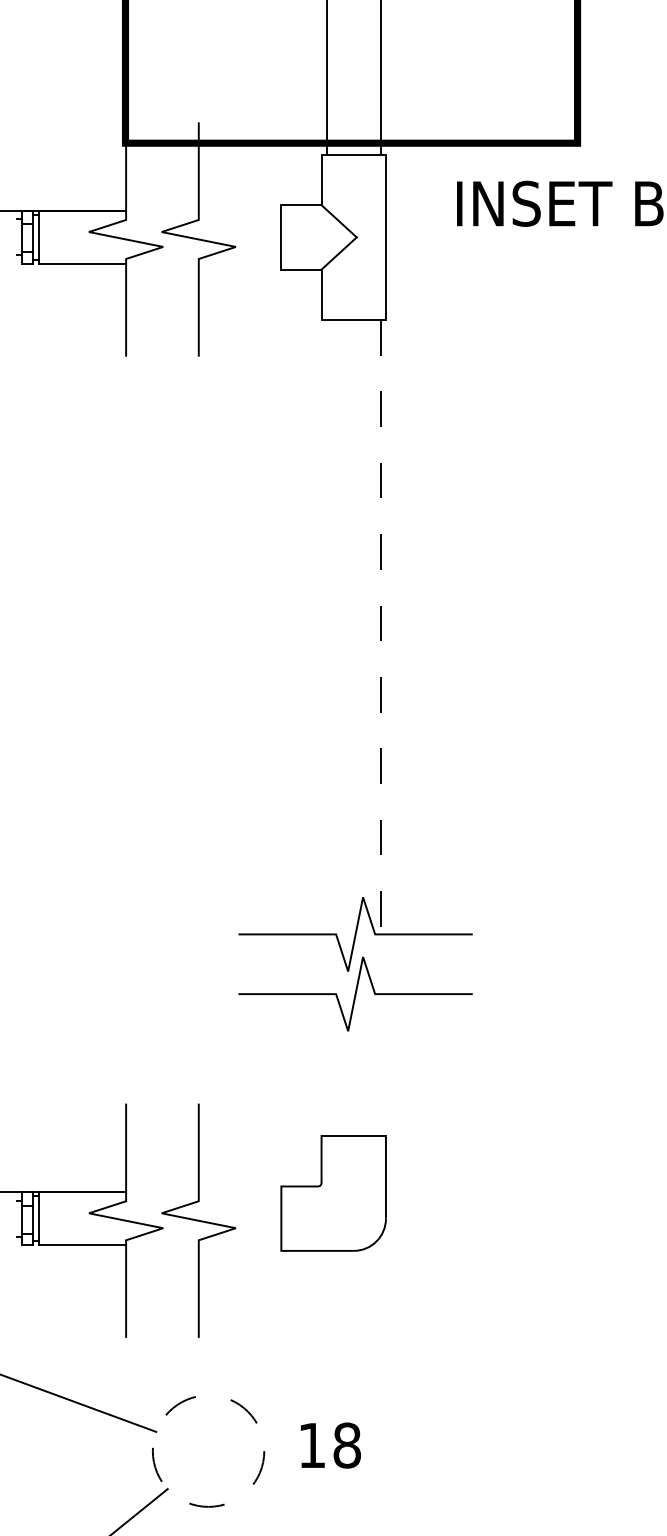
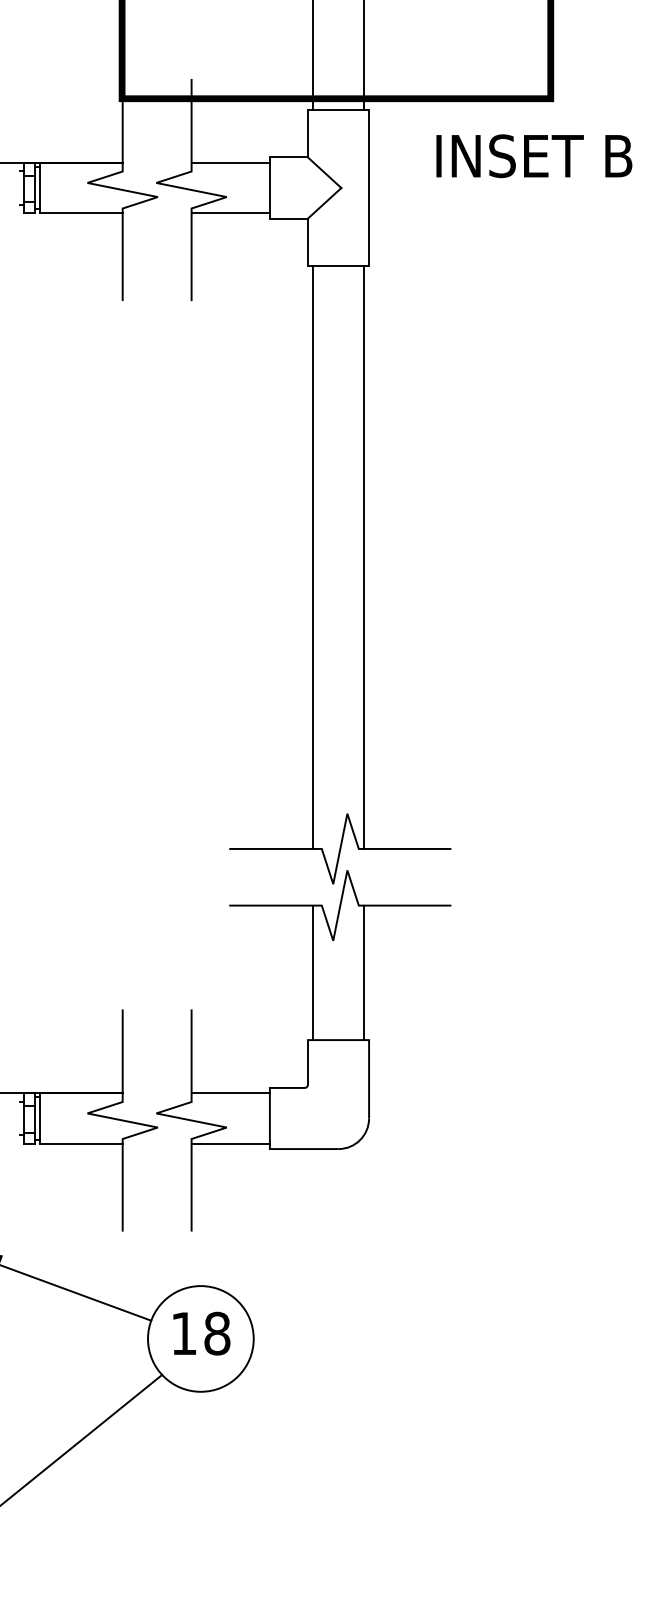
line: (239, 210) -> (230, 162), added
line: (239, 264) -> (230, 213), added
line: (327, 627) -> (313, 557), added
line: (381, 628) -> (364, 558), dashed -> solid
line: (327, 1064) -> (313, 972), added
line: (381, 1064) -> (364, 972), added
line: (239, 1192) -> (230, 1093), added
line: (239, 1245) -> (230, 1143), added
text: (330, 1445) -> (201, 1333), moved
circle: (208, 1450) -> (200, 1338), dashed -> solid

